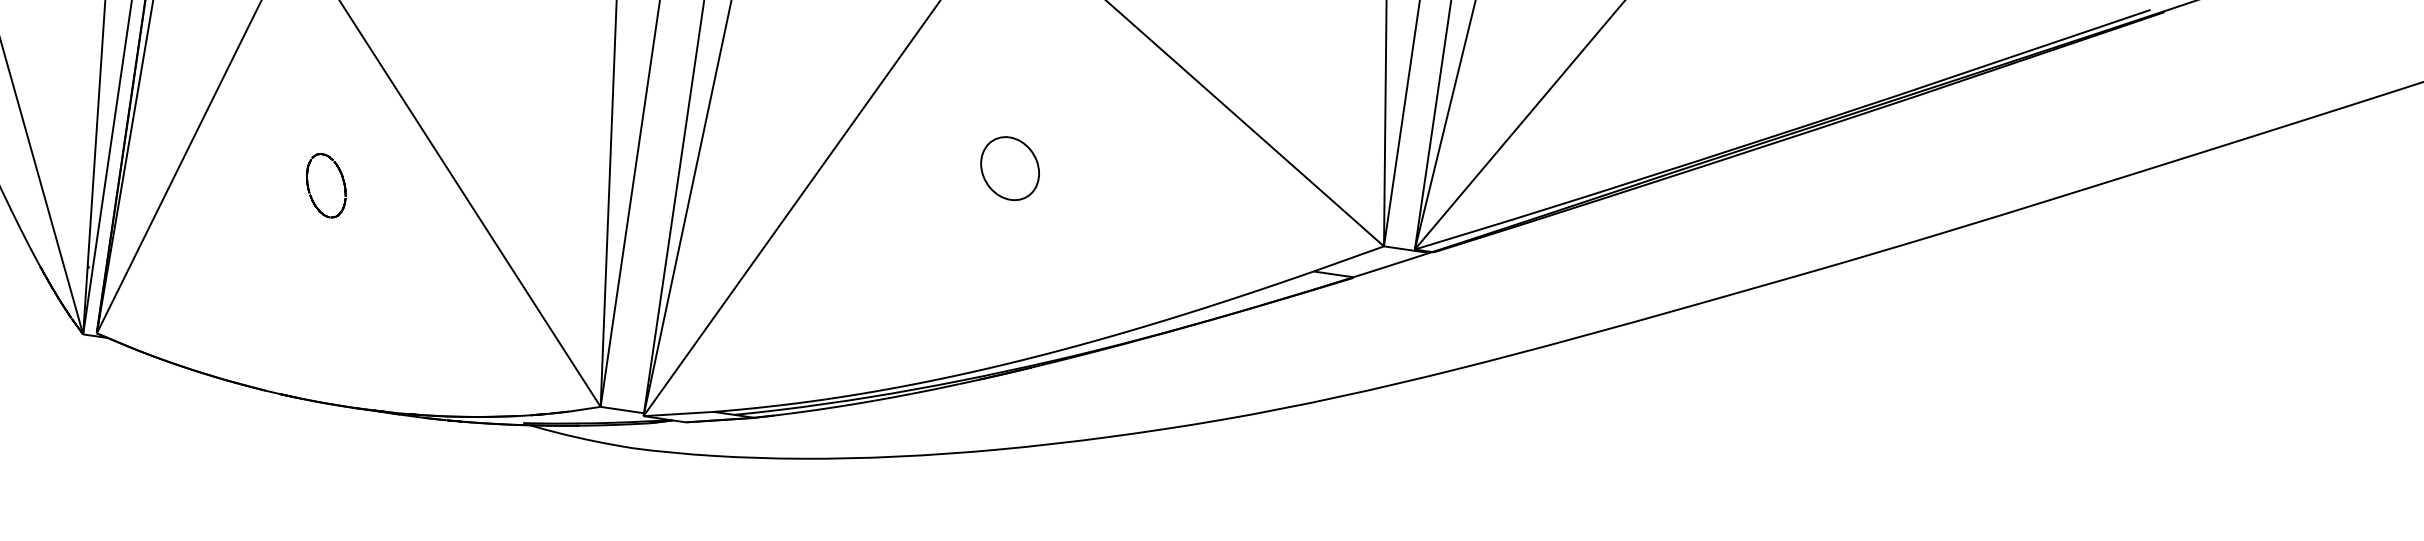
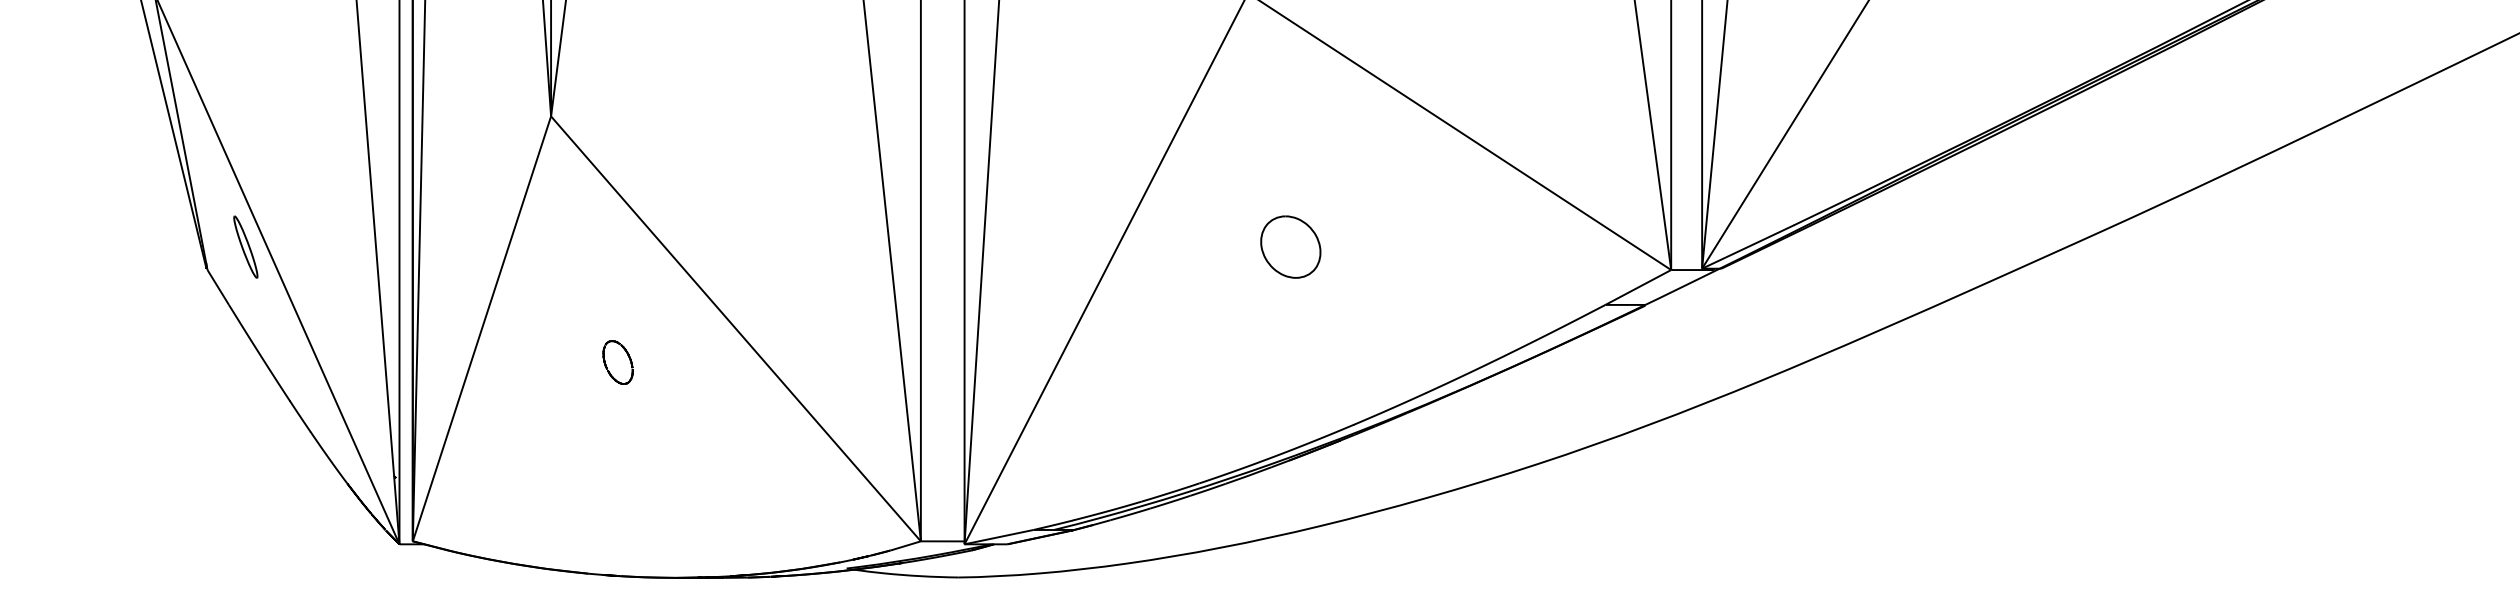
part: (325, 185) -> (617, 362), size x0.7

